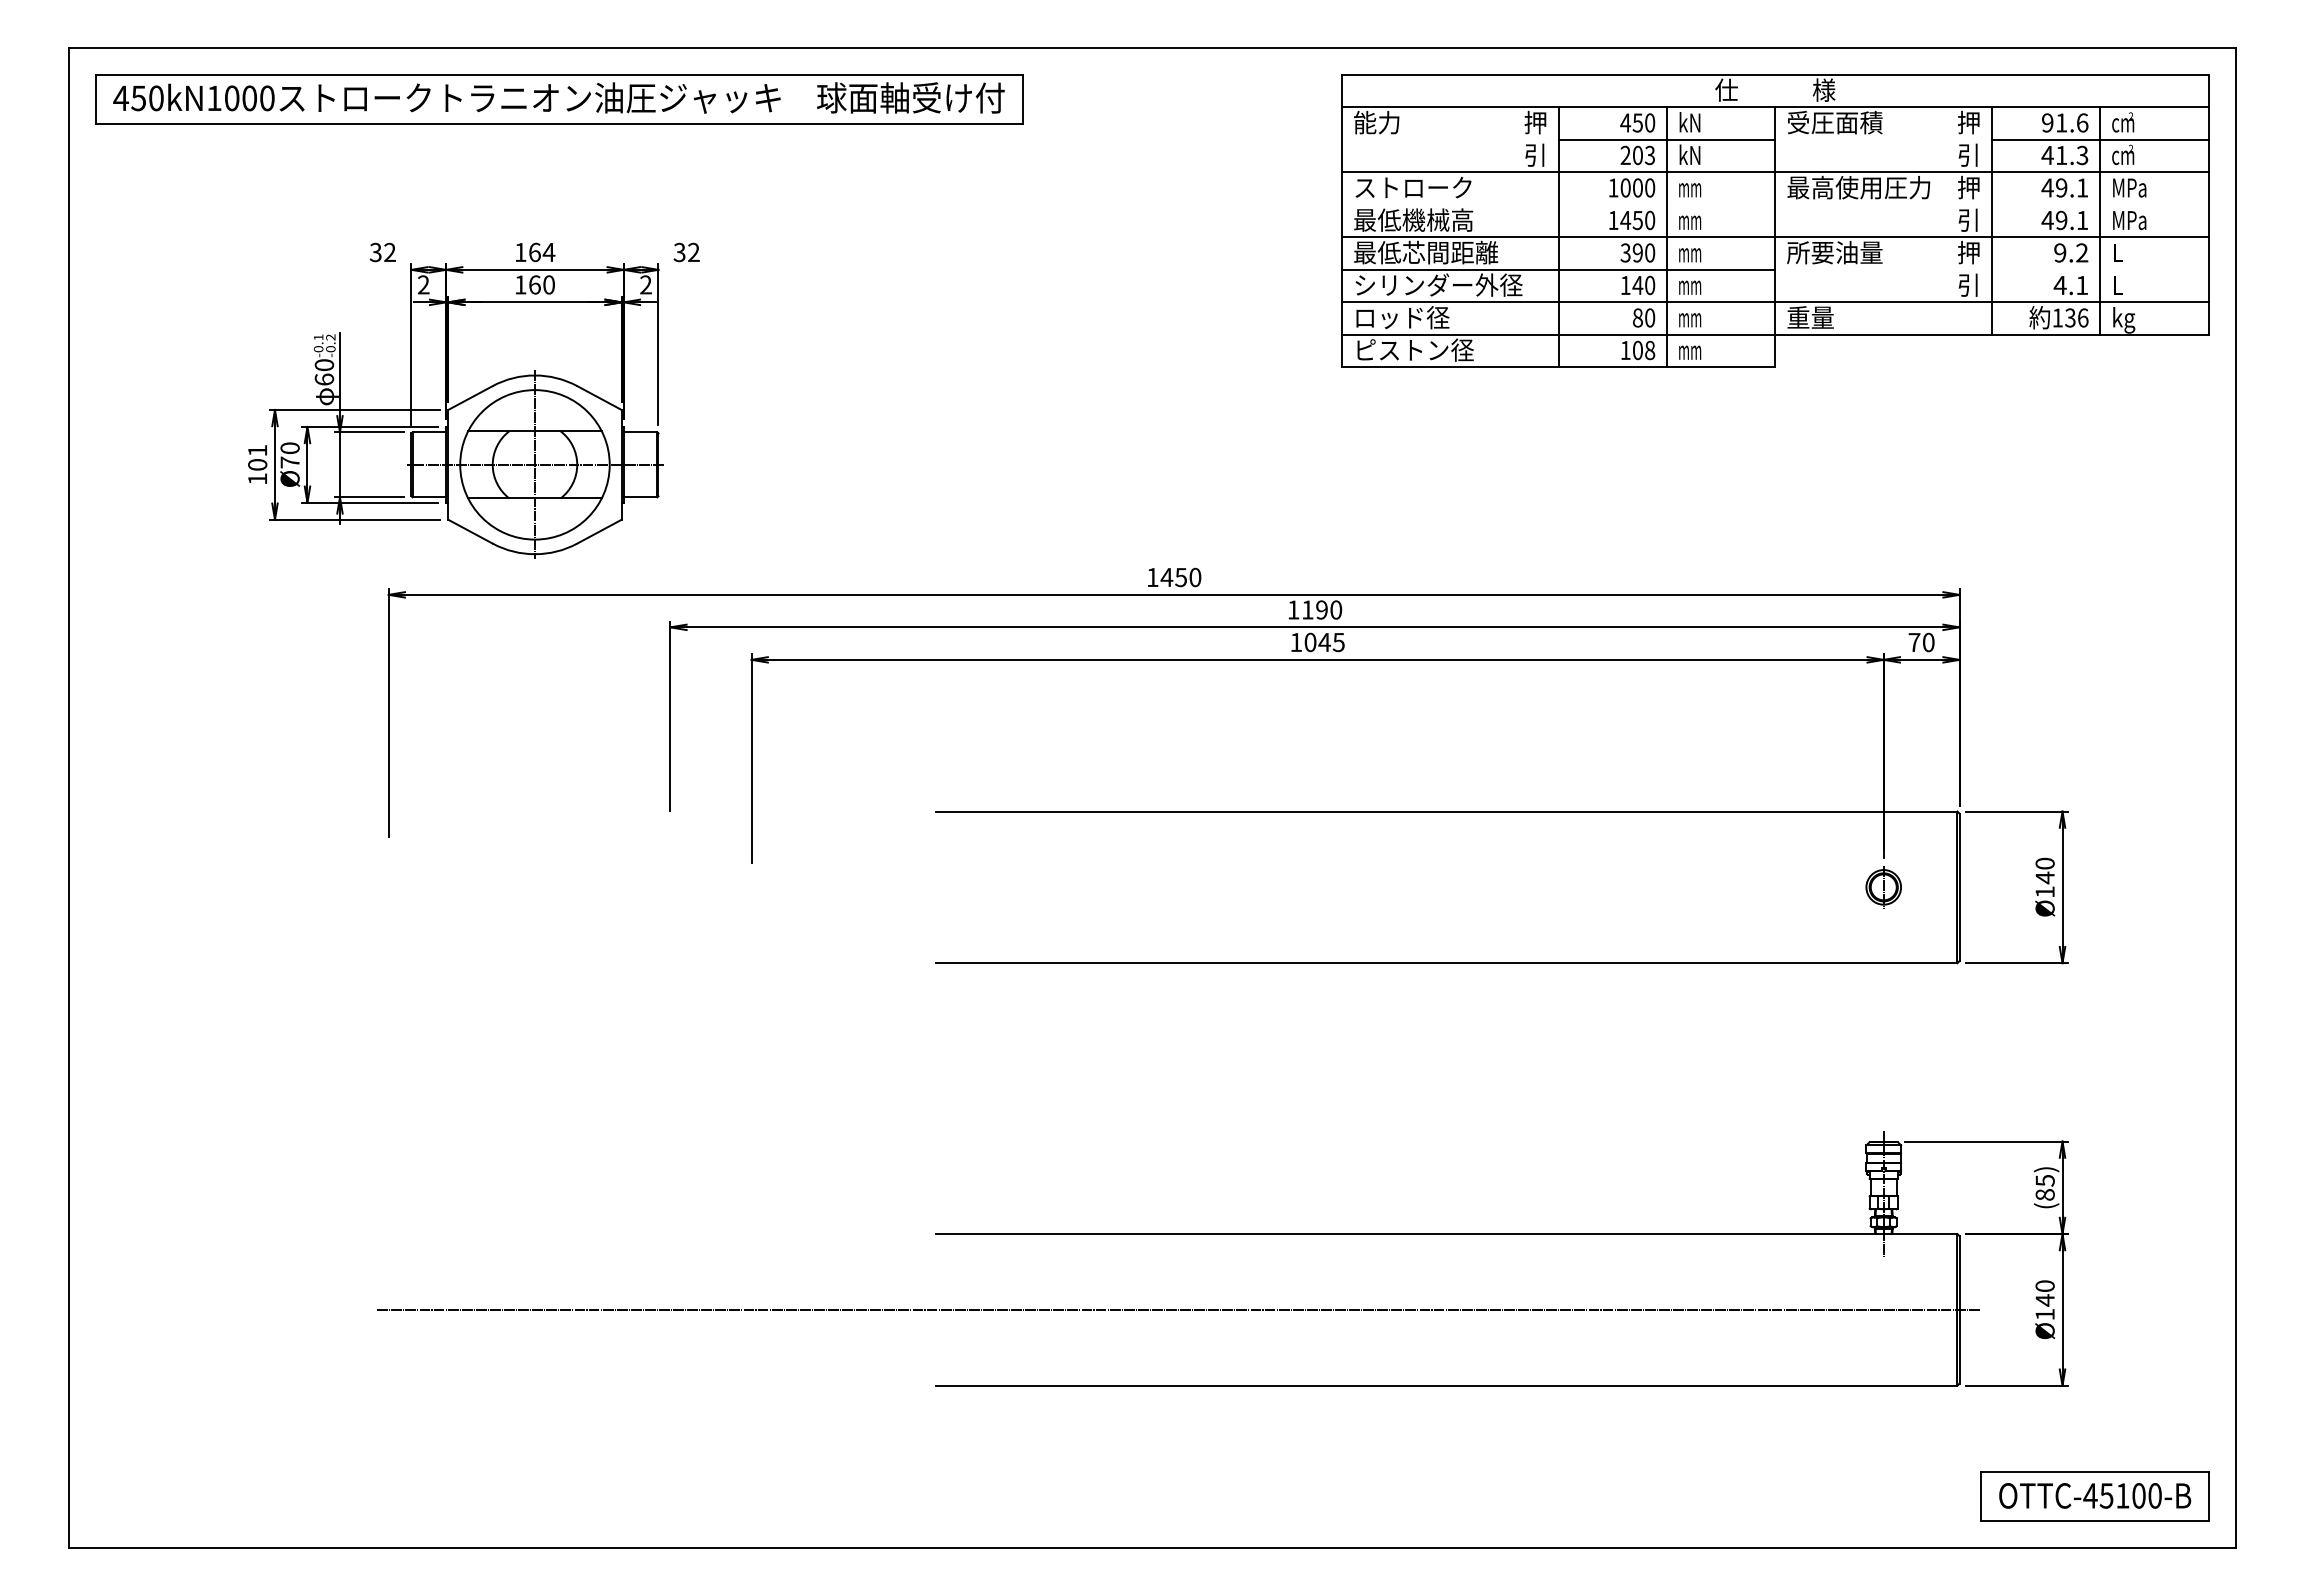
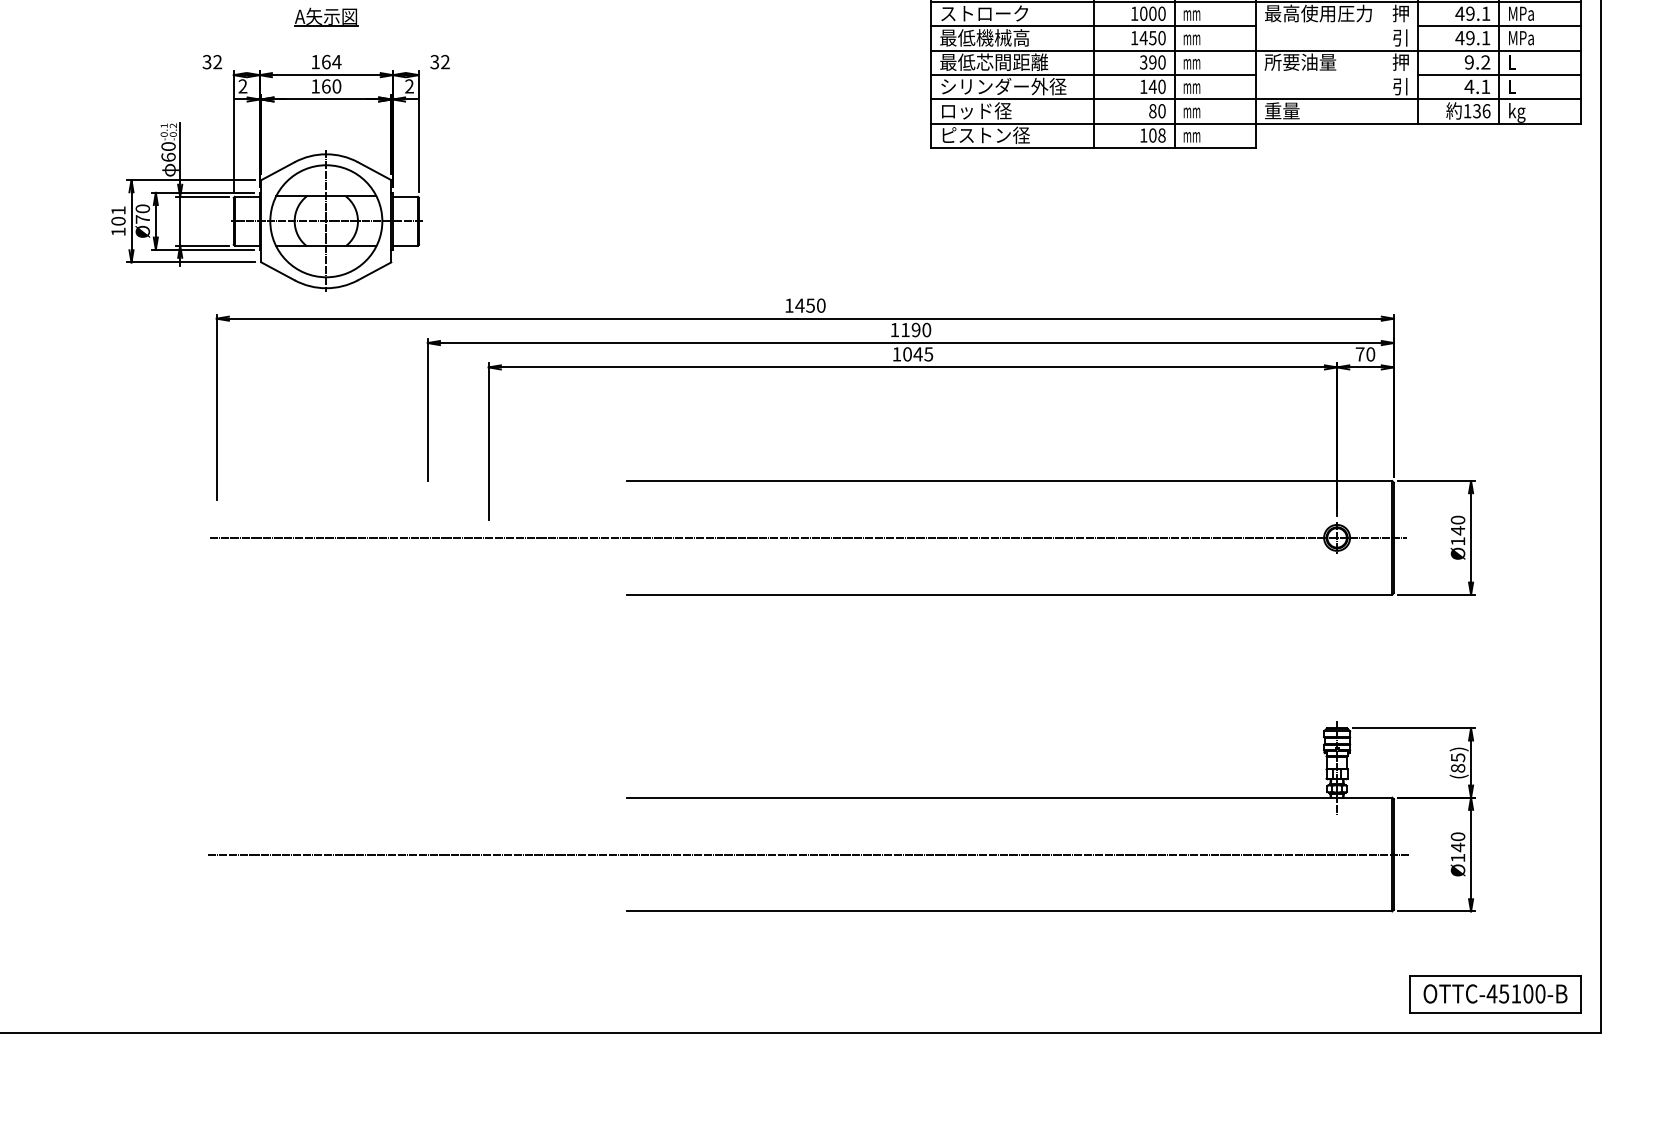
part: (534, 192) -> (325, 17), added
line: (1558, 204) -> (1093, 26), added
line: (2100, 204) -> (1499, 26), added
line: (2100, 269) -> (1499, 74), added
line: (1178, 887) -> (808, 538), added

